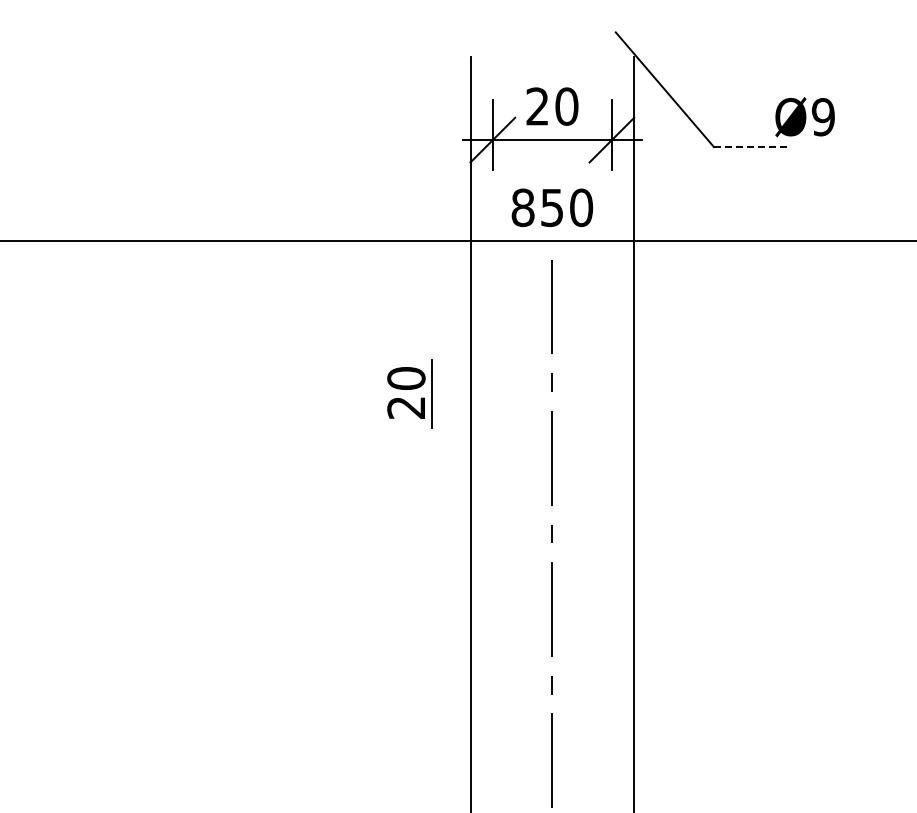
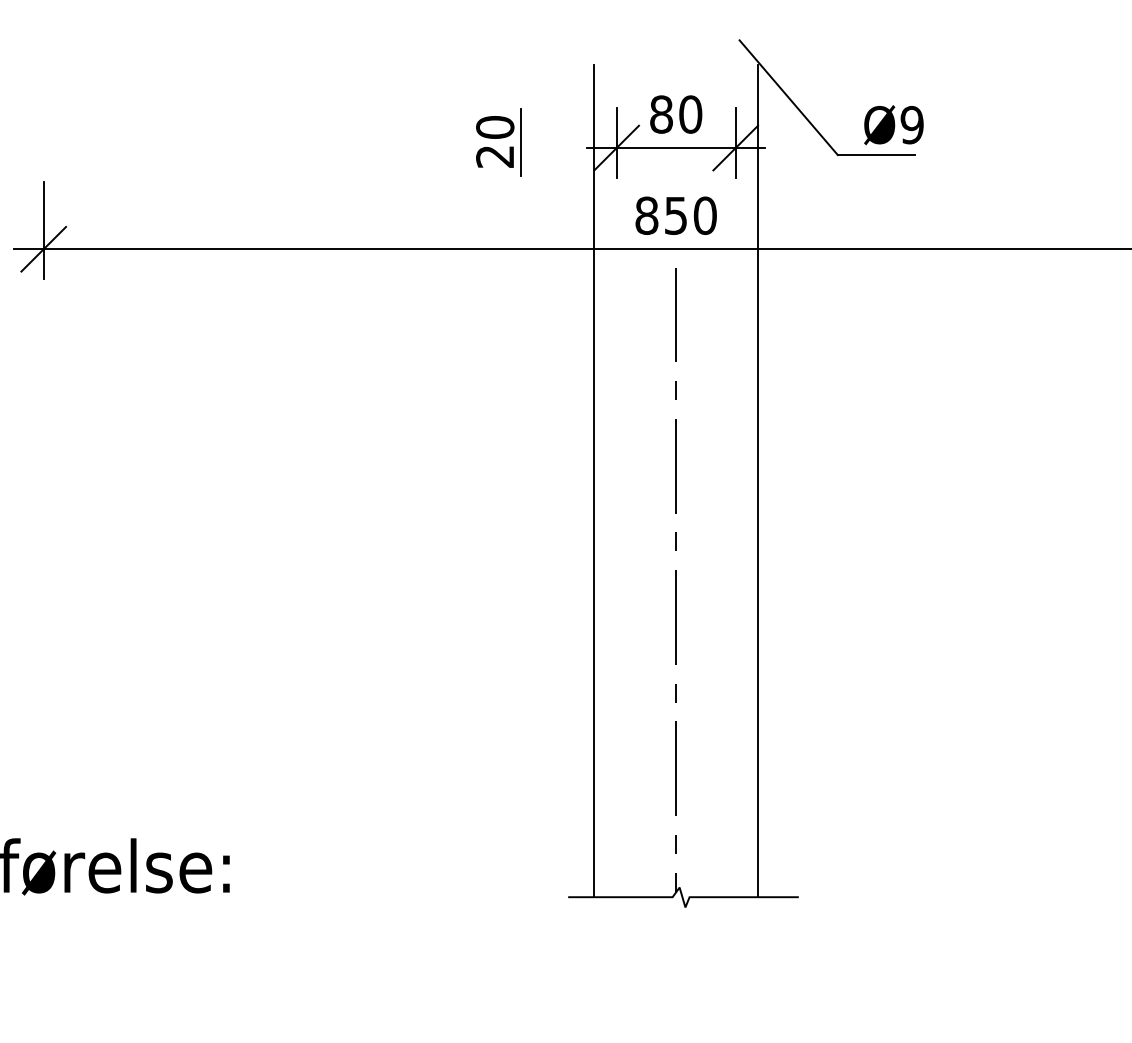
text: (537, 106) -> (661, 114), 20 -> 80
text: (804, 117) -> (893, 125), moved
line: (752, 147) -> (876, 155), dashed -> solid
part: (409, 393) -> (498, 142), moved

